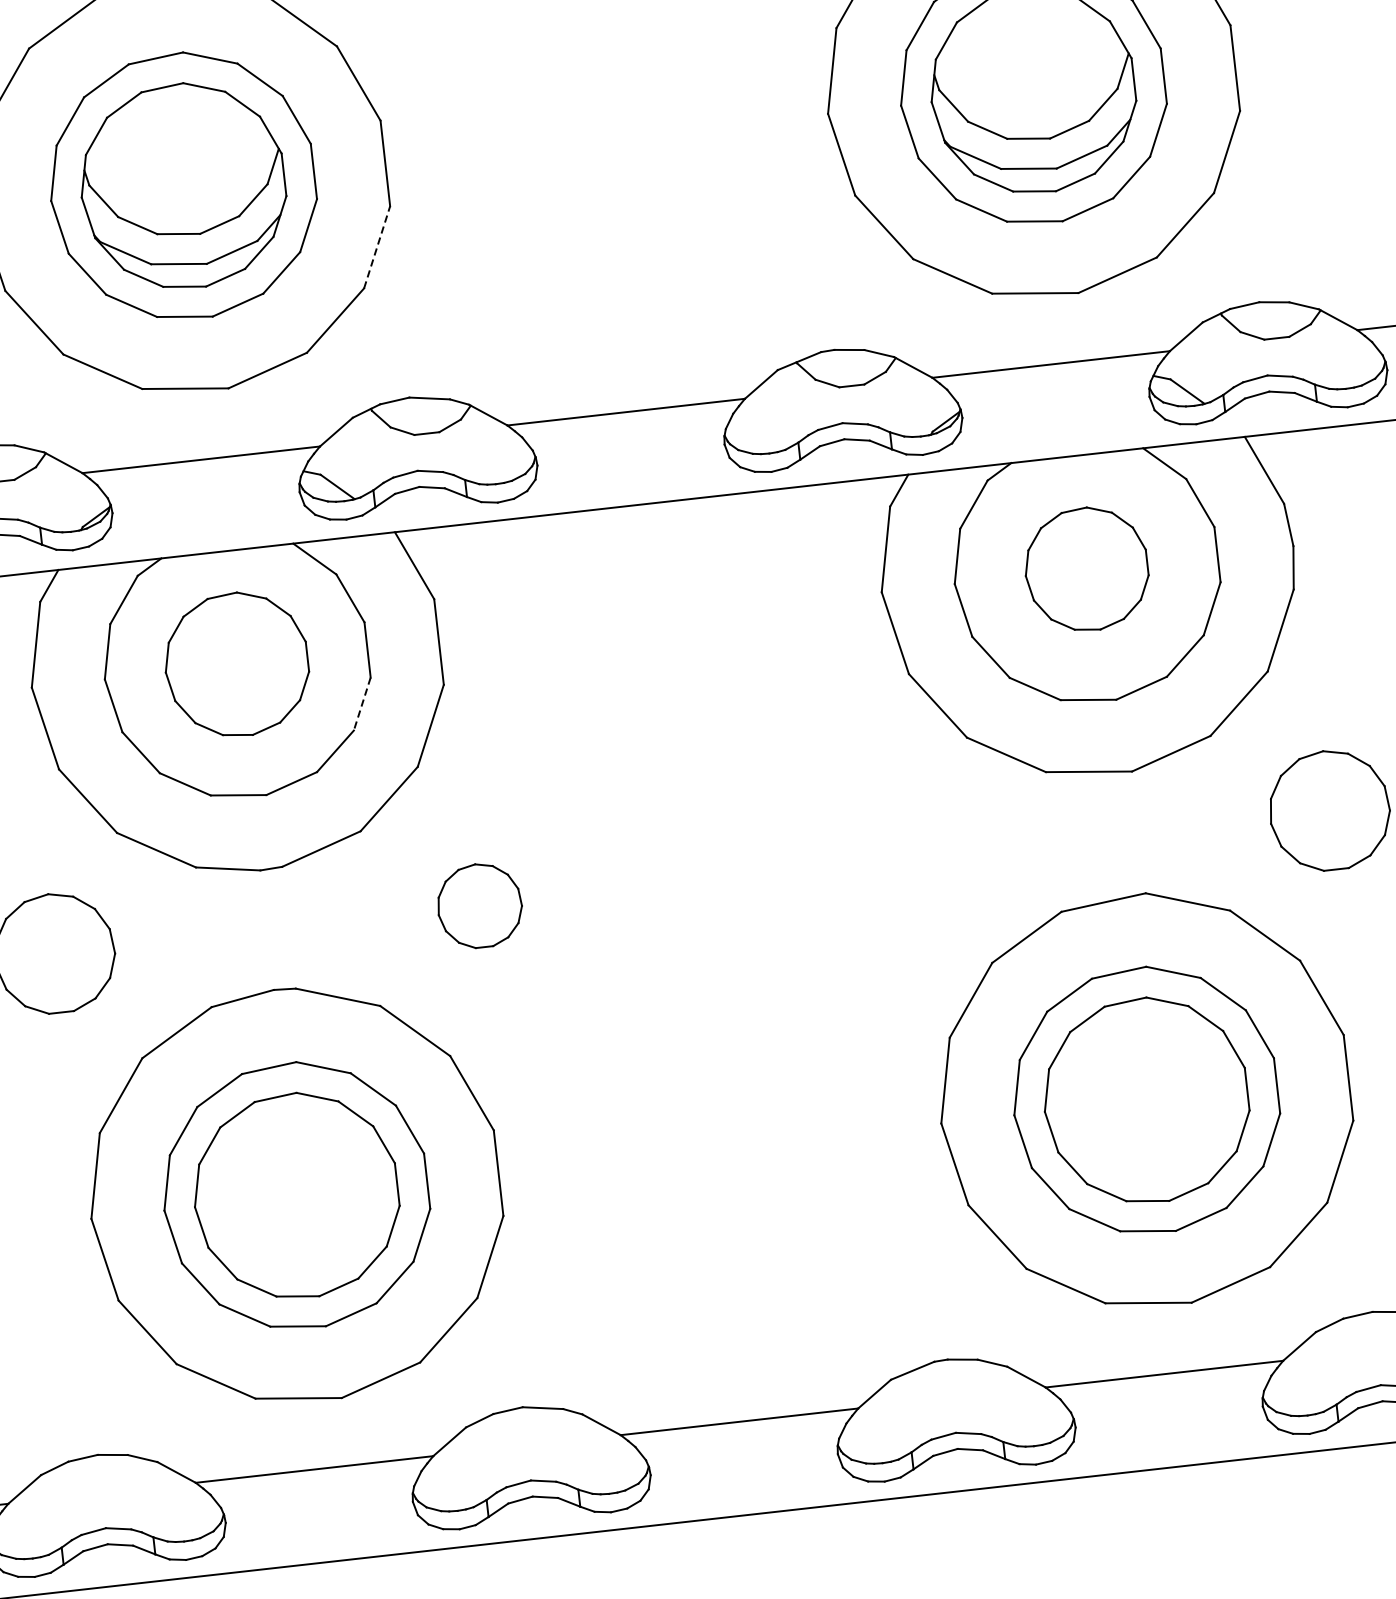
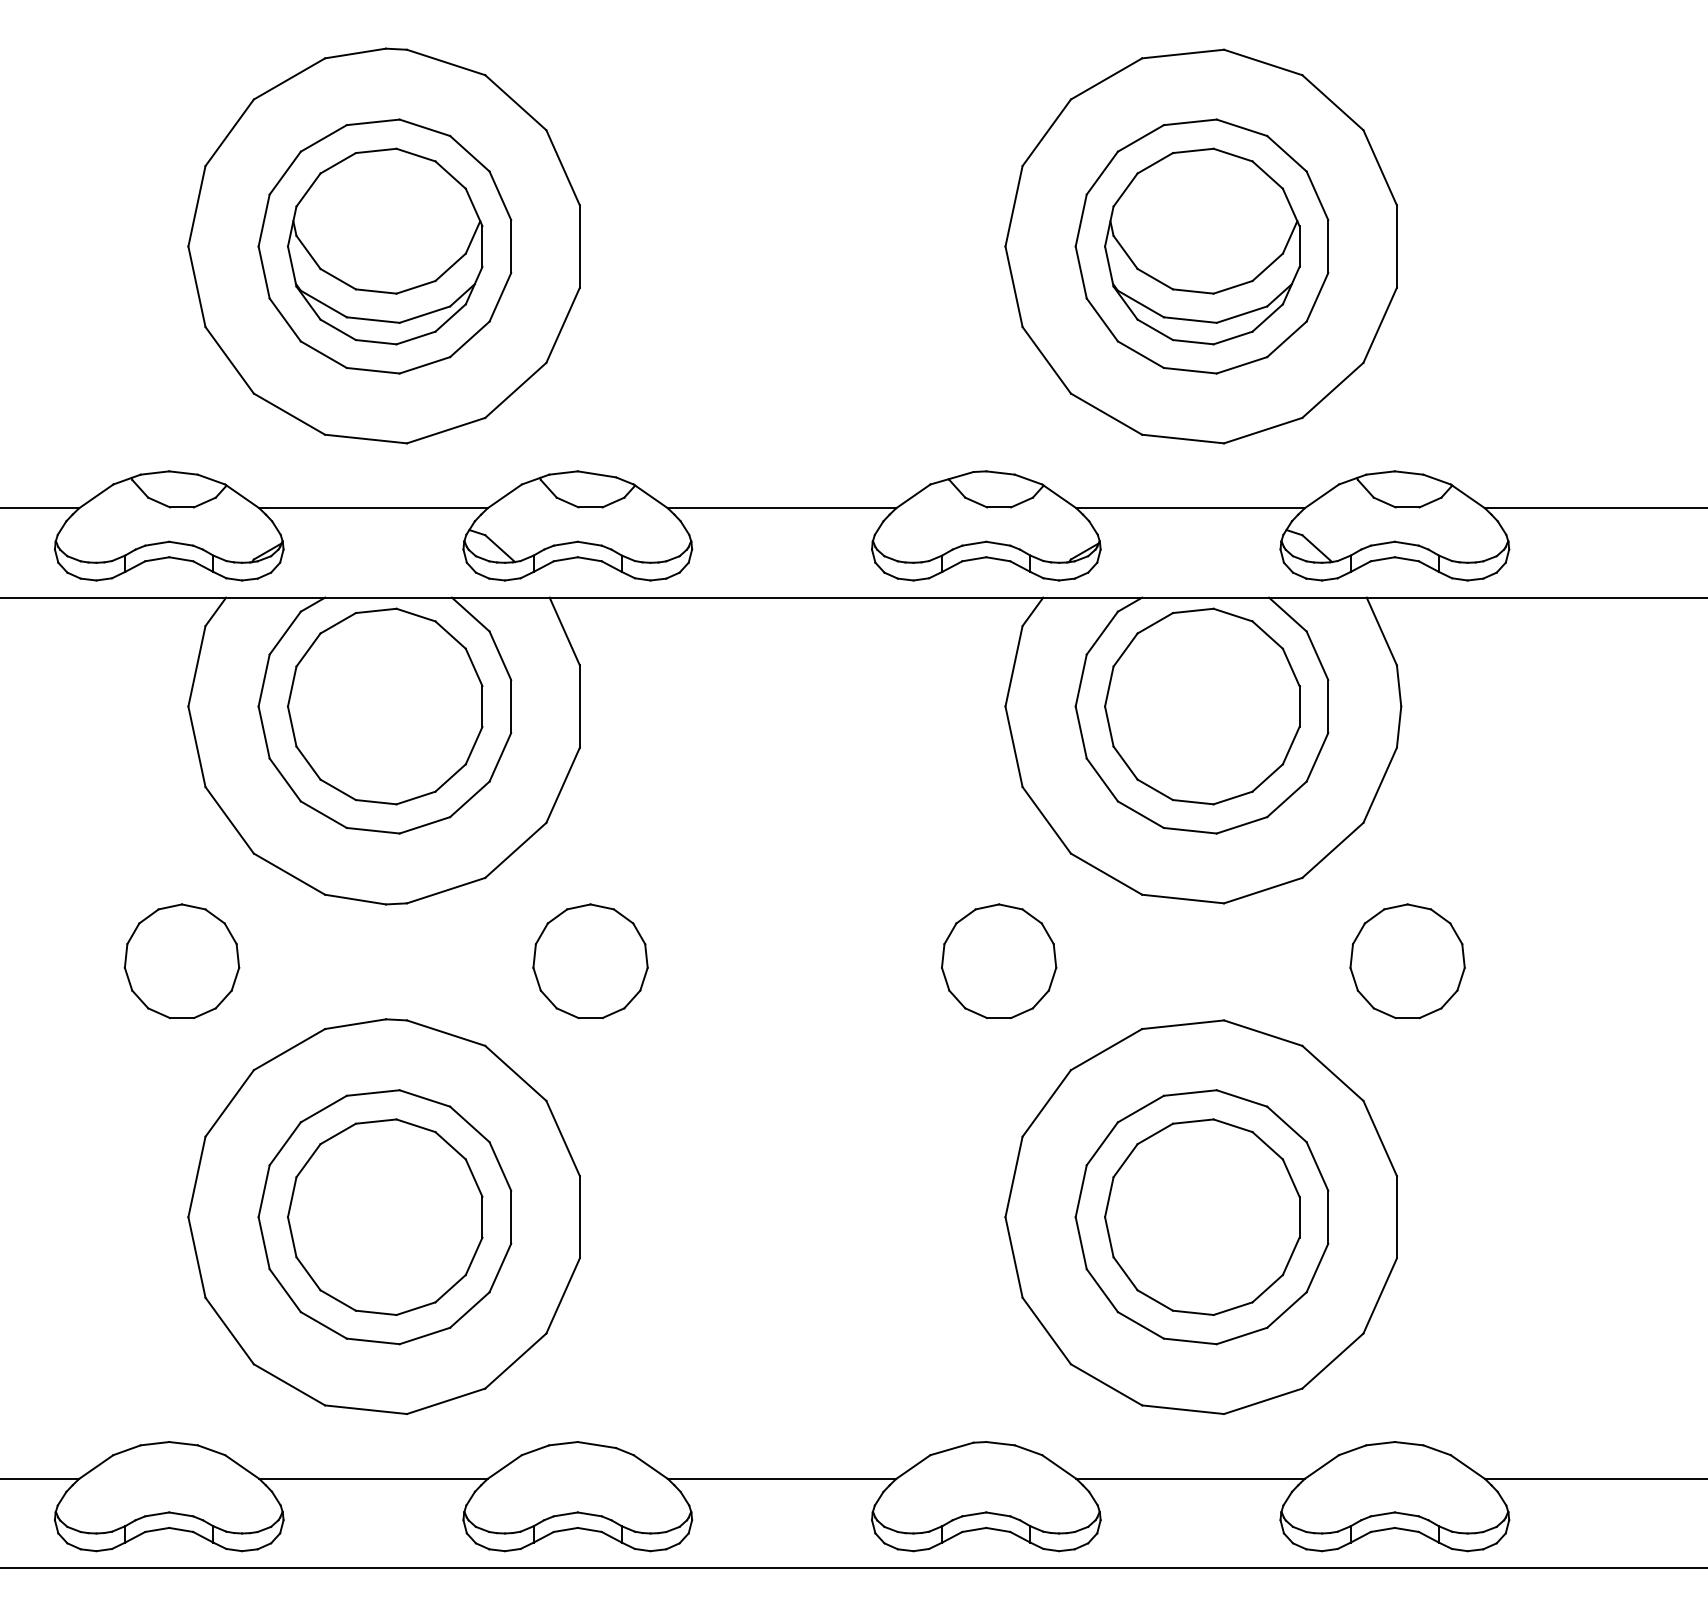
line: (377, 246) -> (563, 324), dashed -> solid
part: (1086, 569) -> (1202, 706), size x1.67
part: (236, 664) -> (385, 706), size x1.43
line: (362, 704) -> (500, 757), dashed -> solid
part: (905, 858) -> (999, 961), added
part: (479, 905) -> (590, 961), size x1.43

